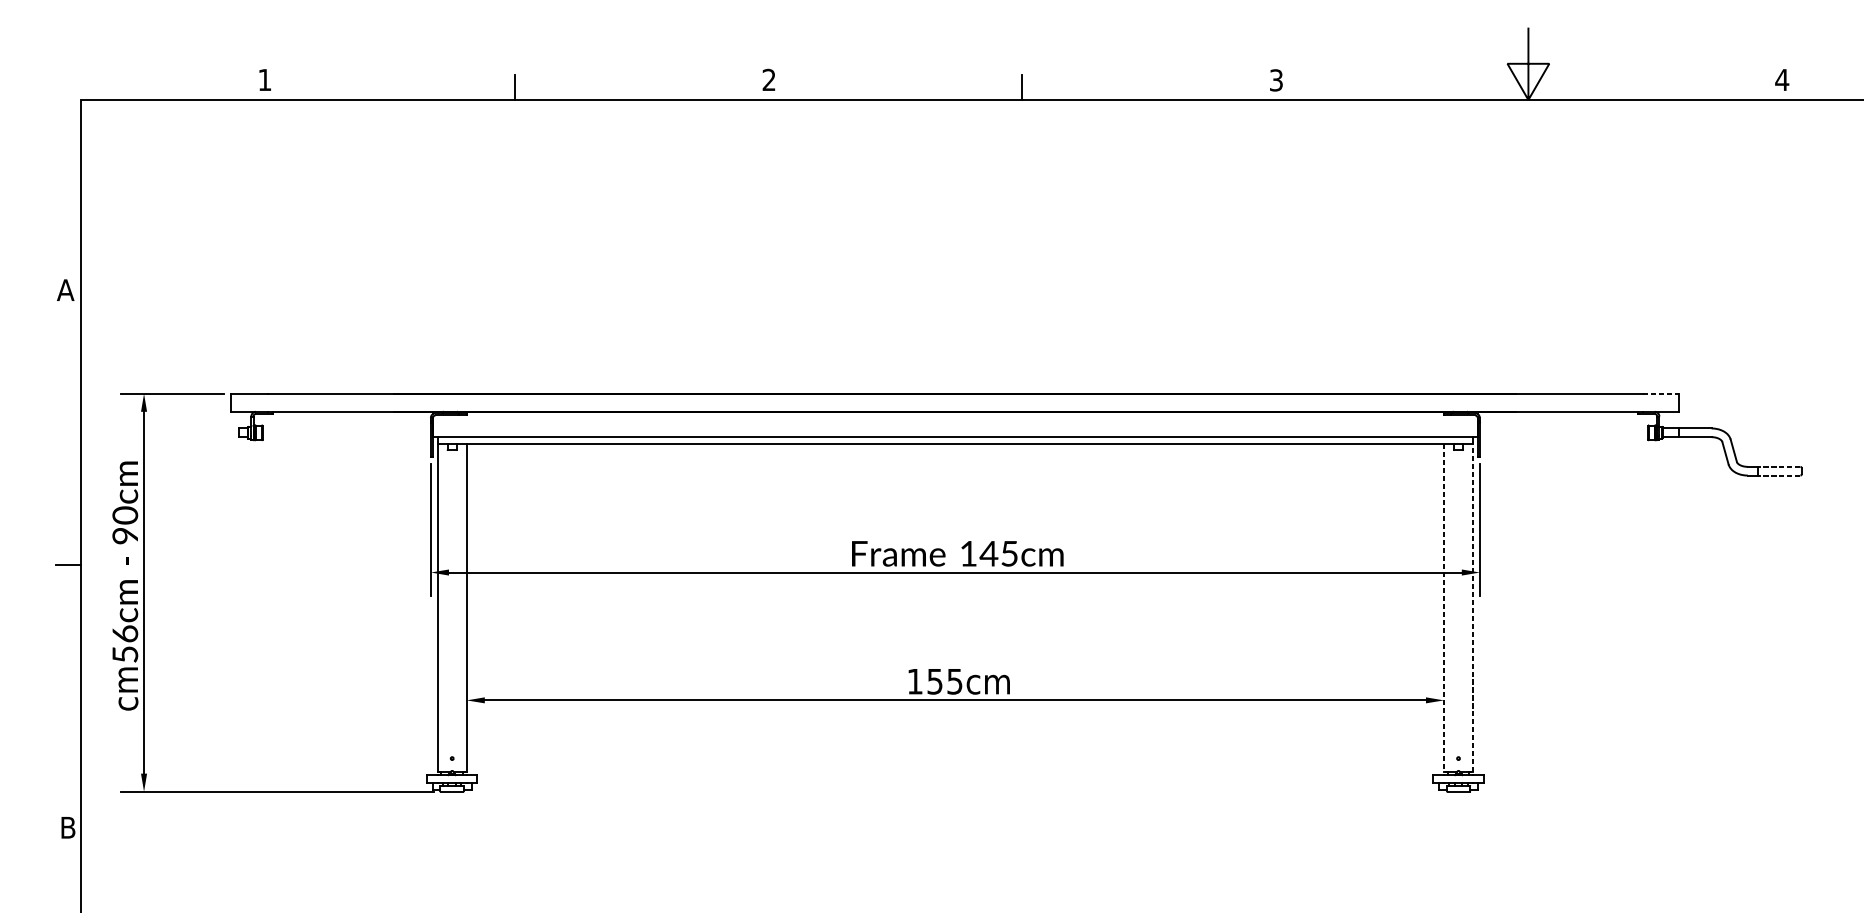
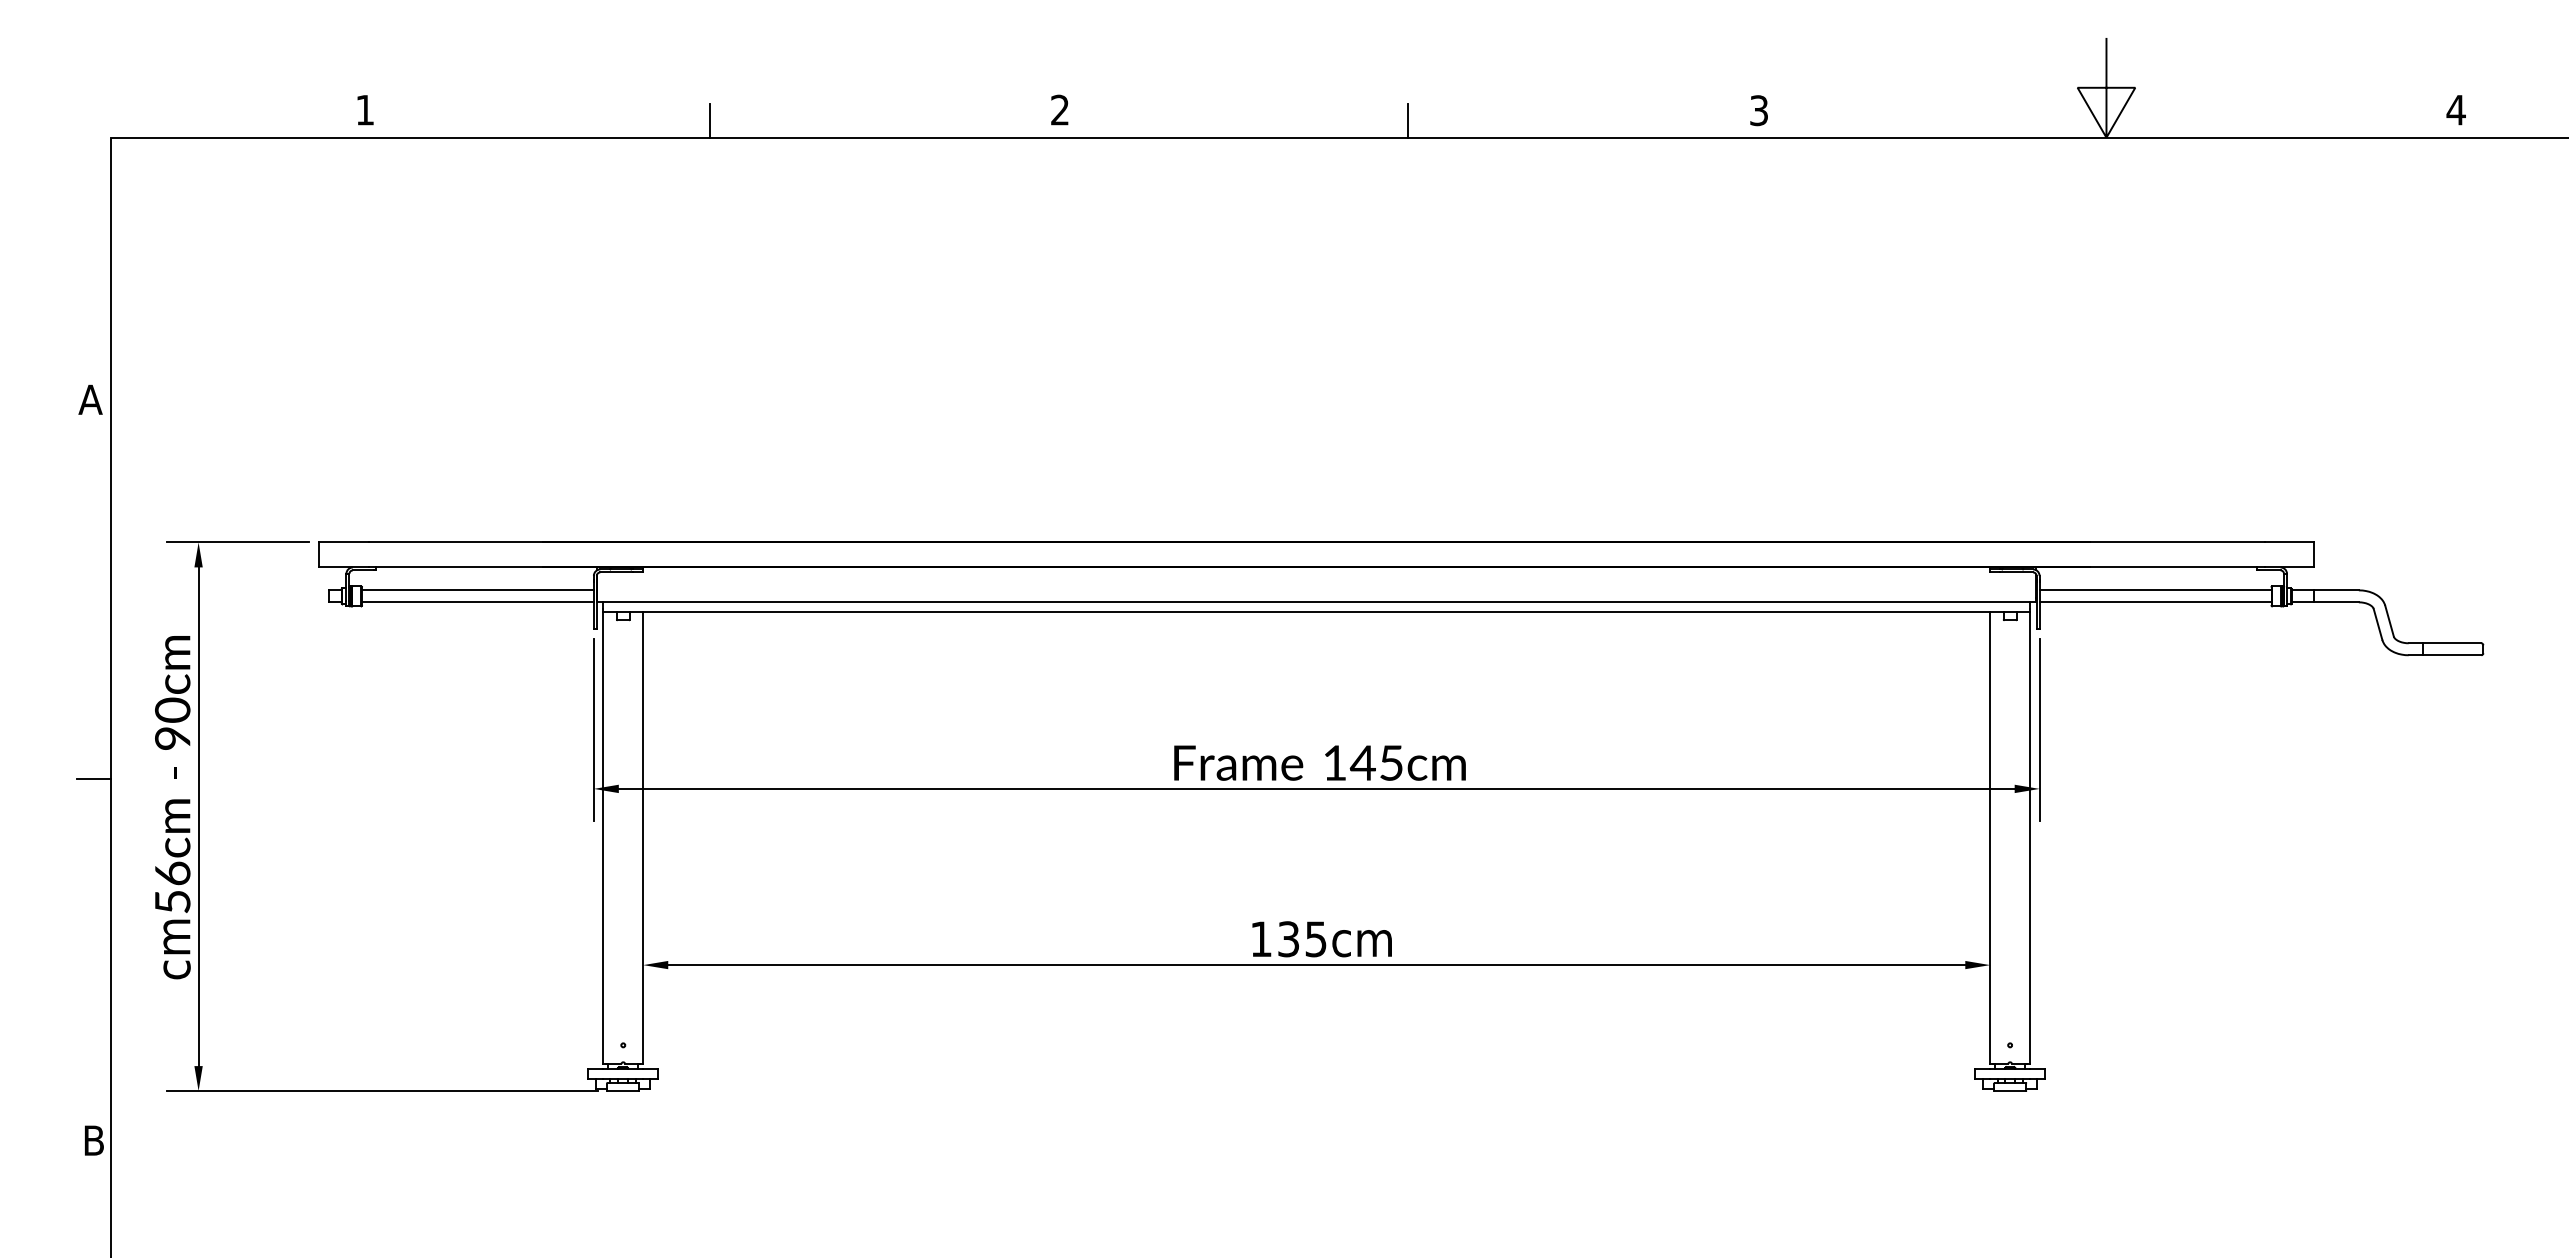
line: (1661, 393) -> (2289, 542), dashed -> solid
line: (346, 428) -> (477, 590), added
line: (1563, 428) -> (2155, 590), added
line: (346, 437) -> (477, 602), added
line: (1563, 437) -> (2155, 602), added
line: (1779, 467) -> (2452, 643), dashed -> solid
line: (1779, 475) -> (2452, 655), dashed -> solid
line: (1444, 608) -> (1990, 838), dashed -> solid
line: (1473, 608) -> (2030, 838), dashed -> solid
text: (934, 681) -> (1288, 938), 155cm -> 135cm

